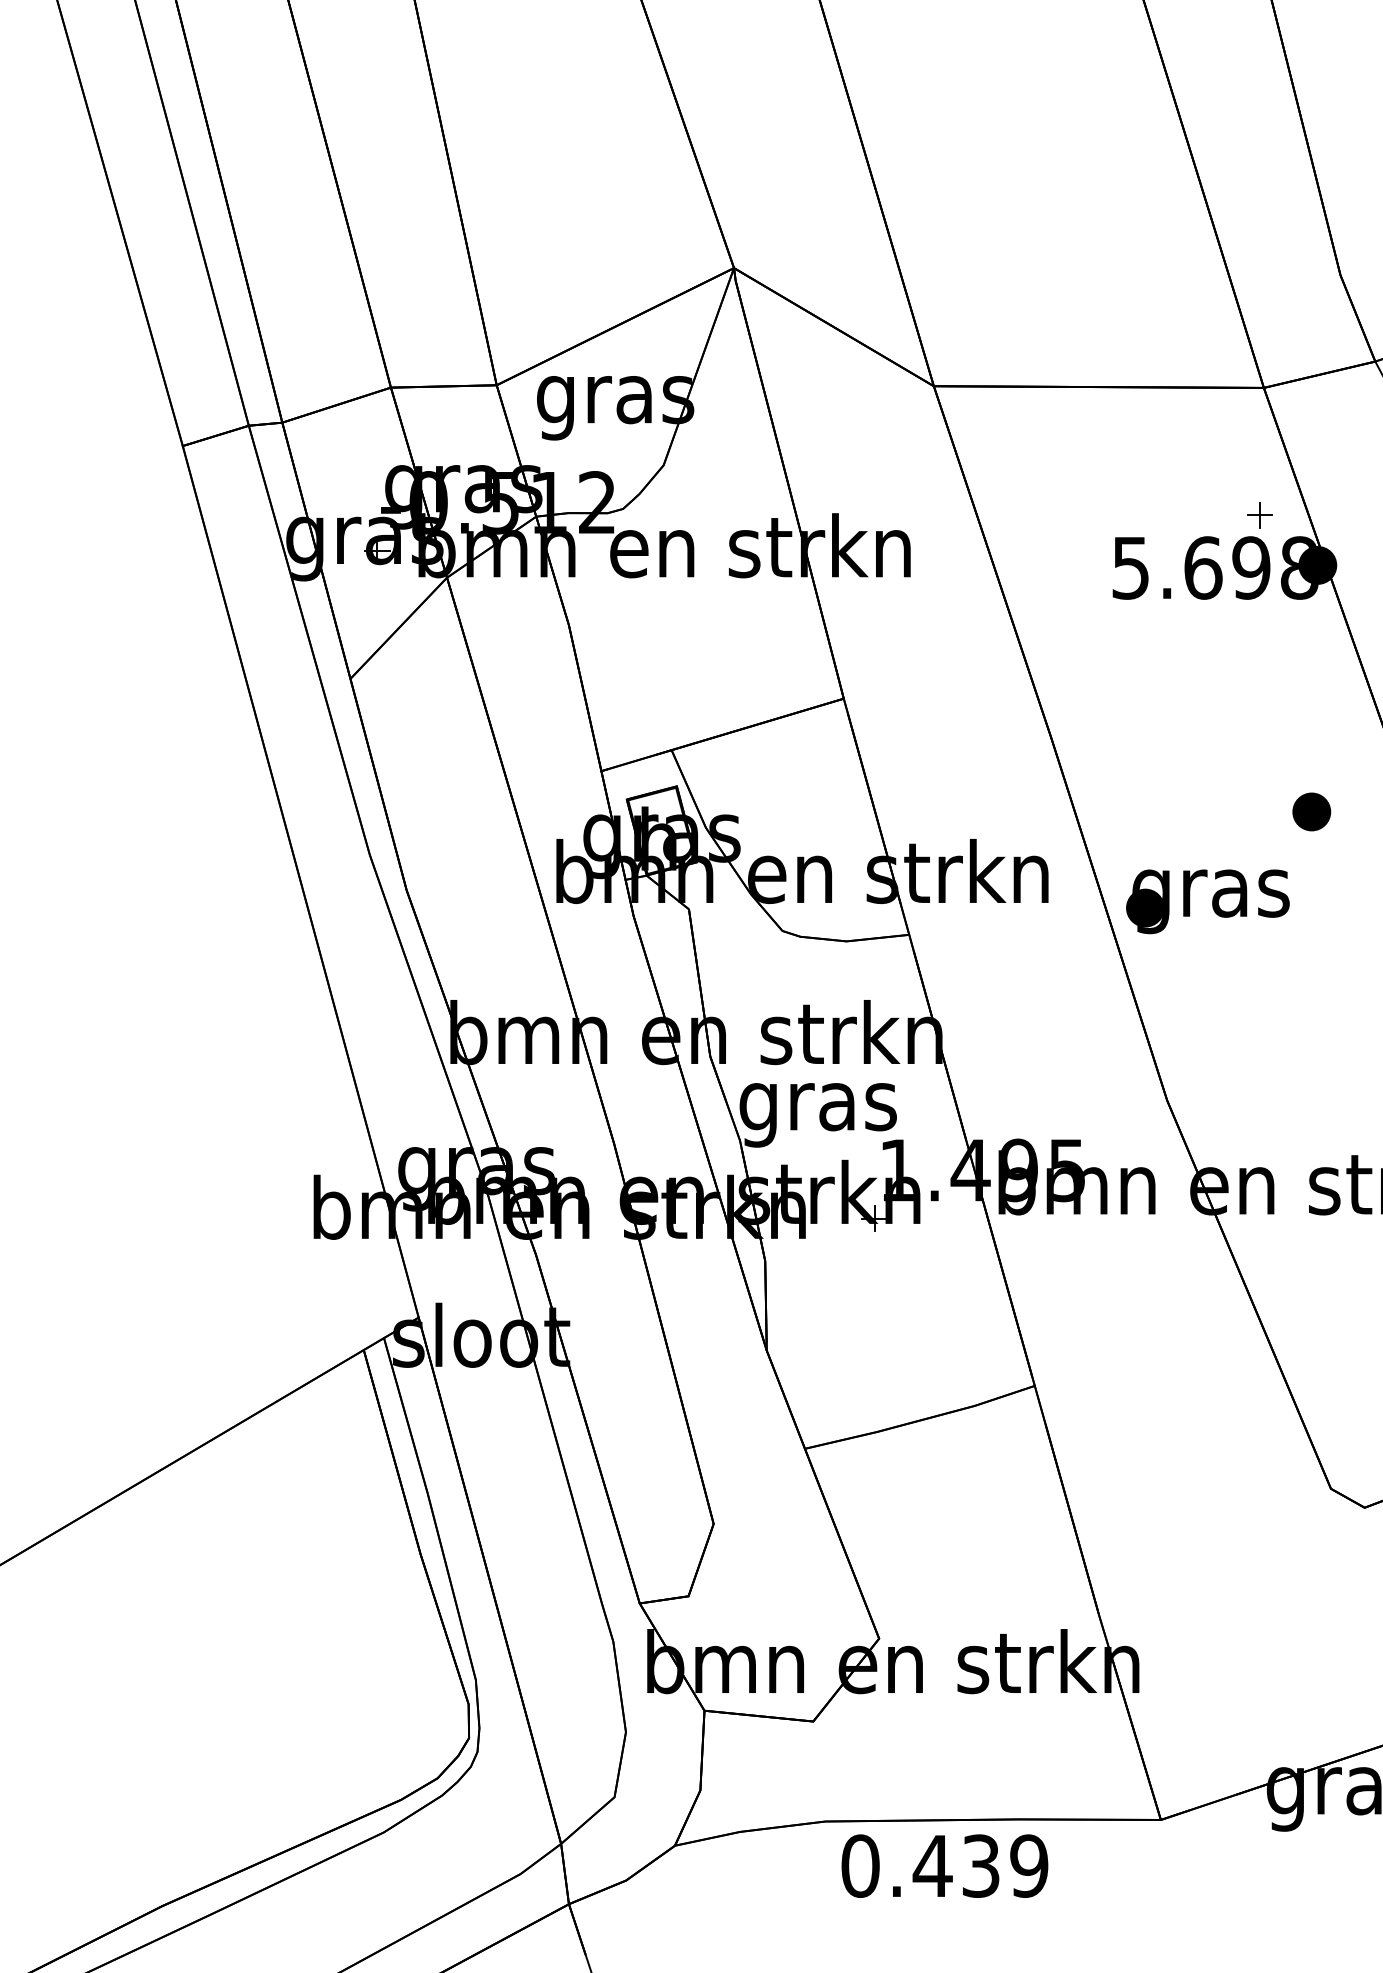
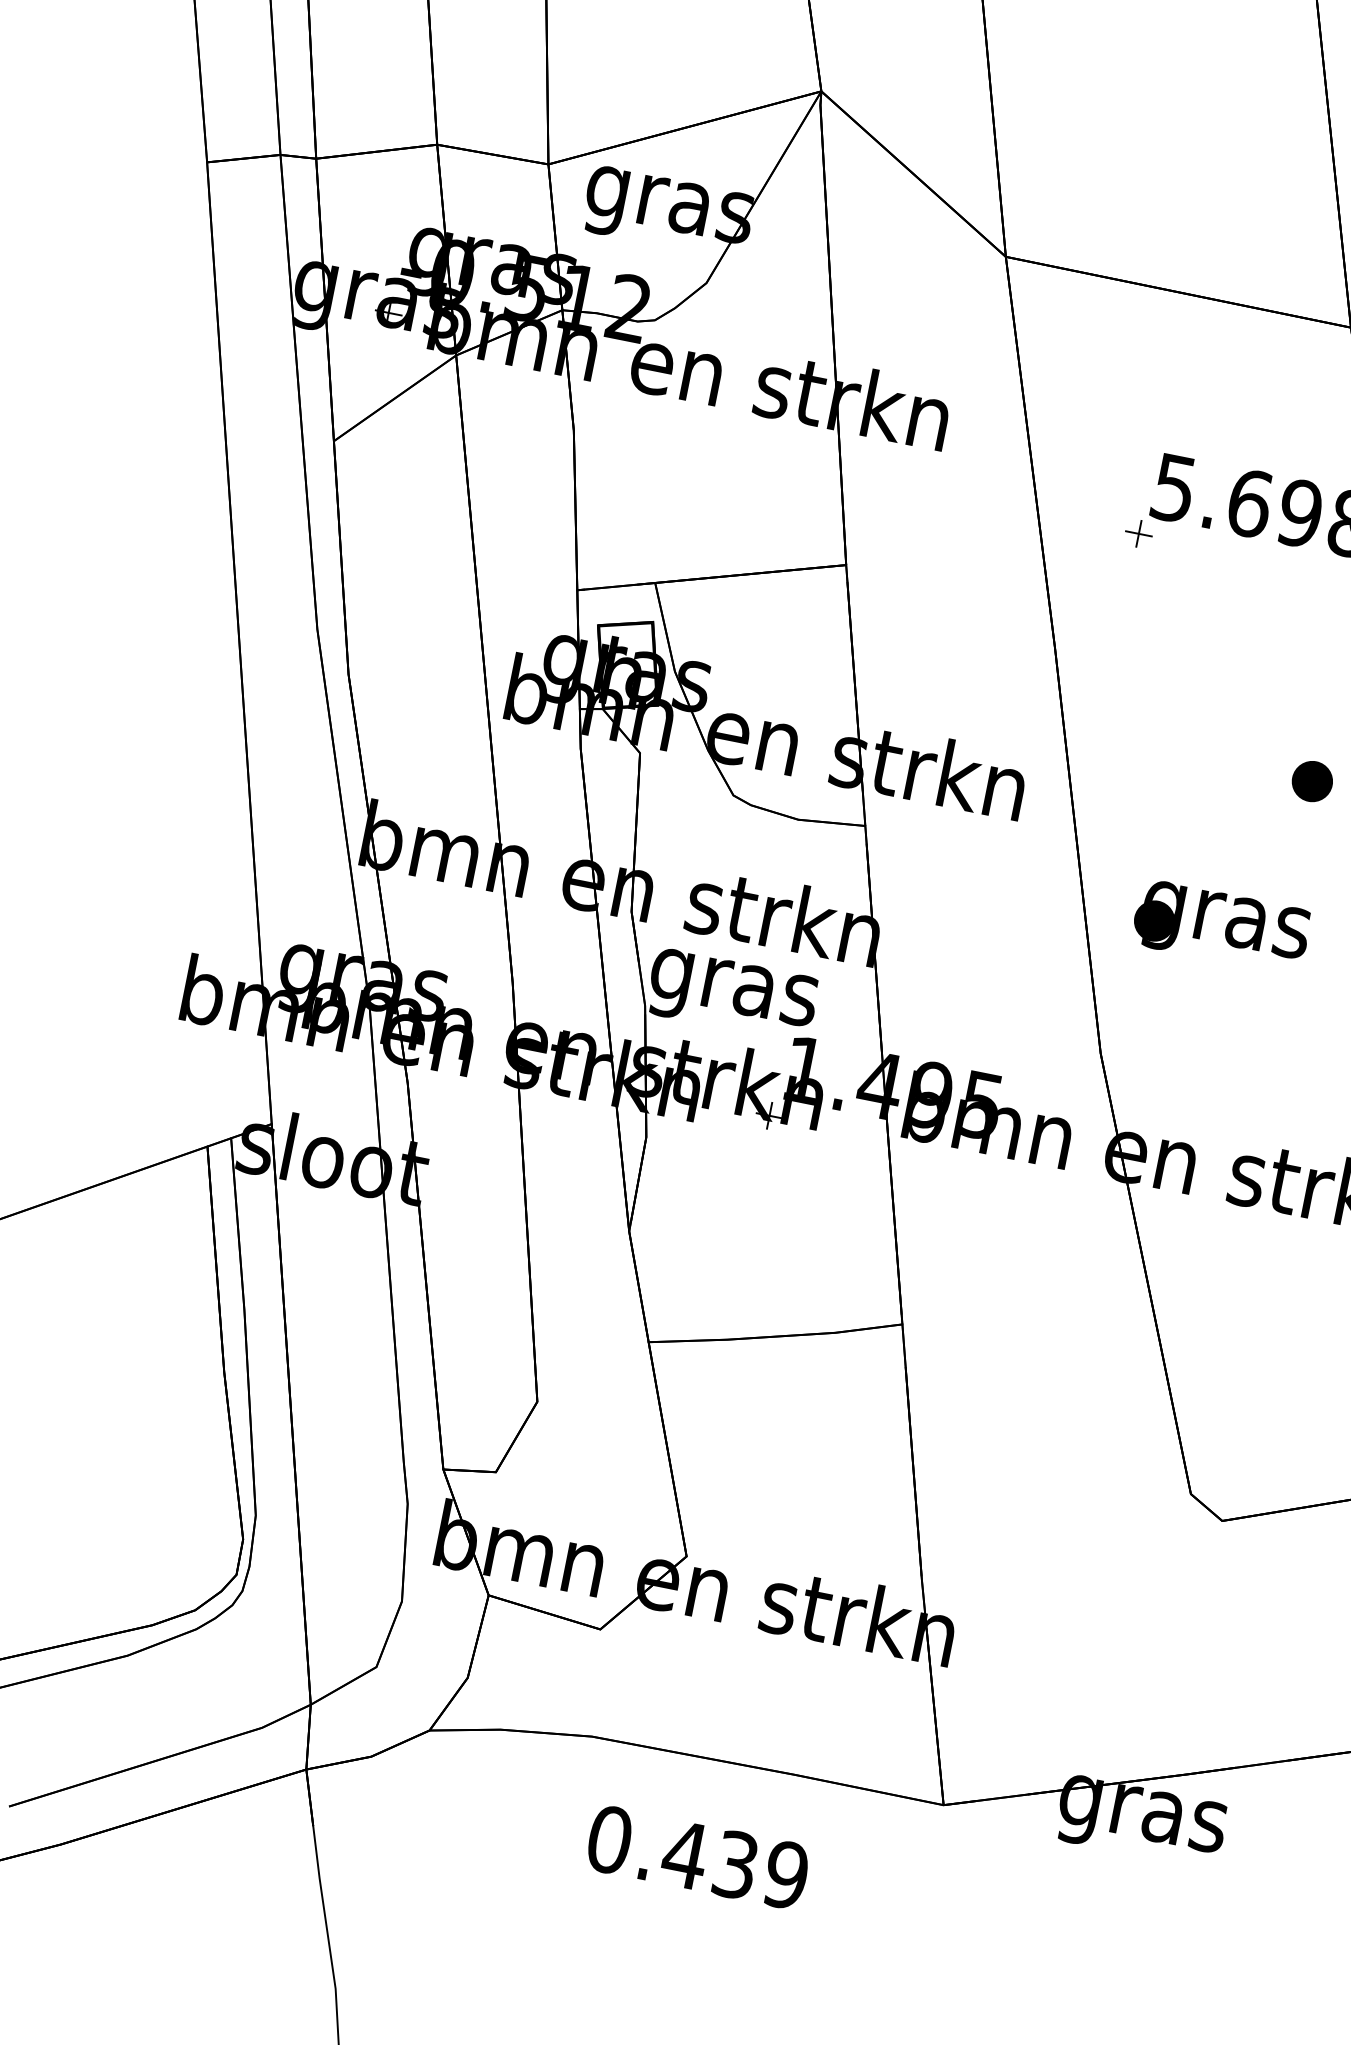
part: (1259, 515) -> (1138, 533), moved
part: (1207, 901) -> (1220, 927), moved
text: (944, 1865) -> (697, 1856), moved

